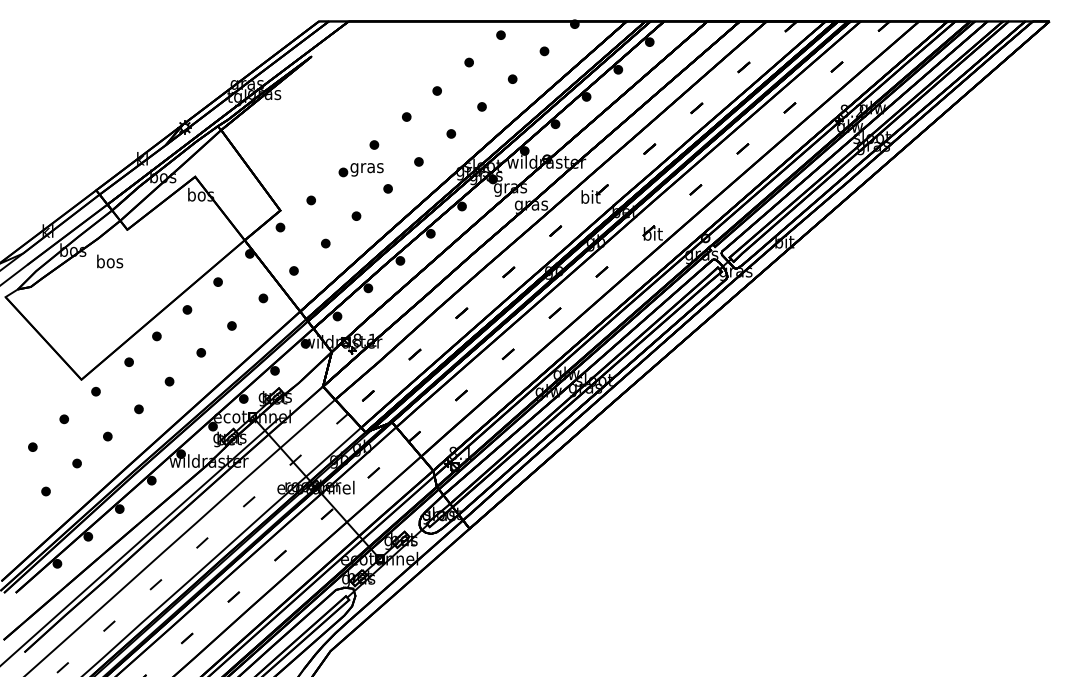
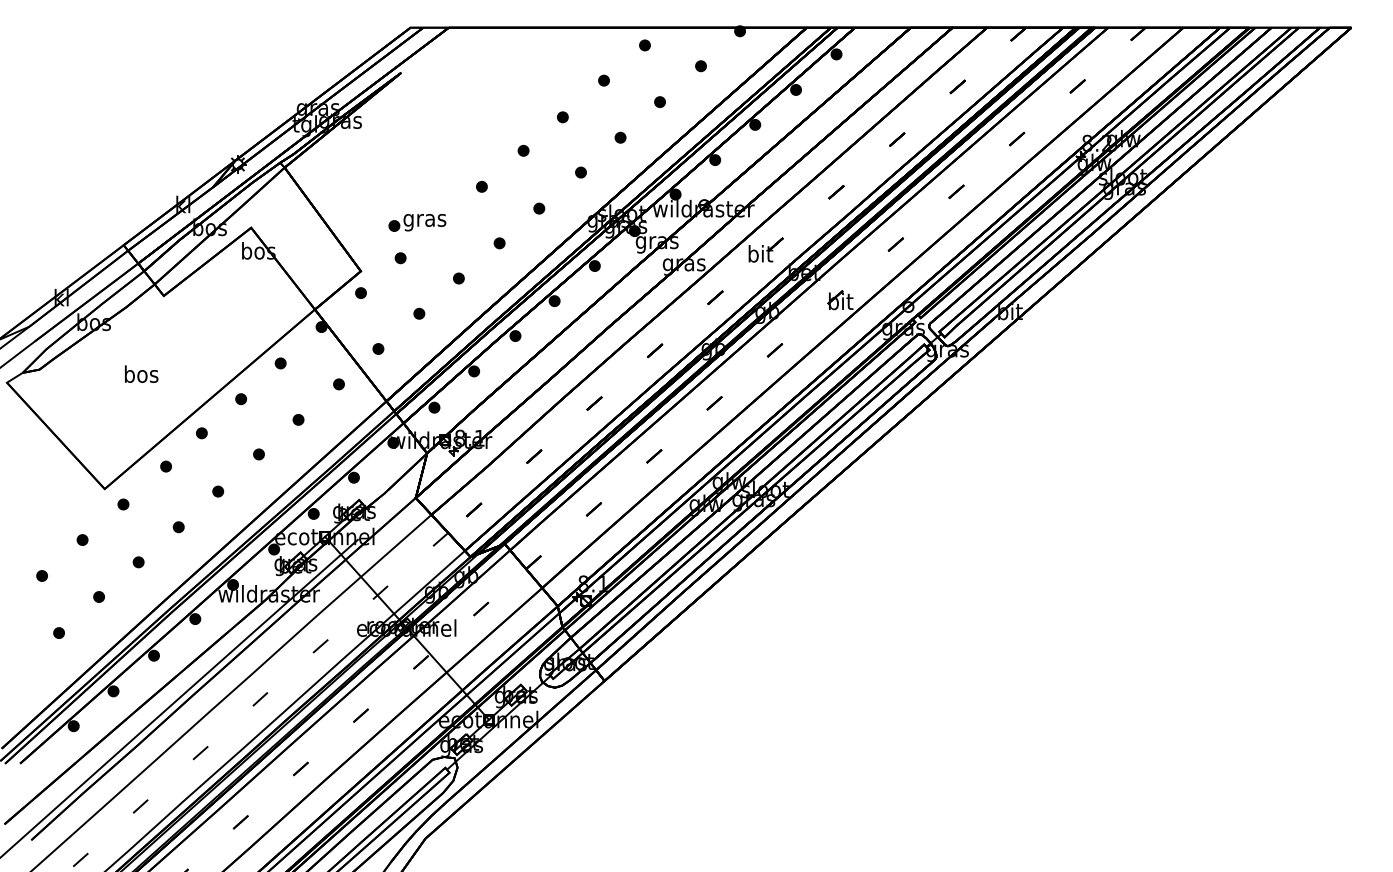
part: (360, 170) -> (416, 223), moved
text: (110, 261) -> (142, 374), moved

